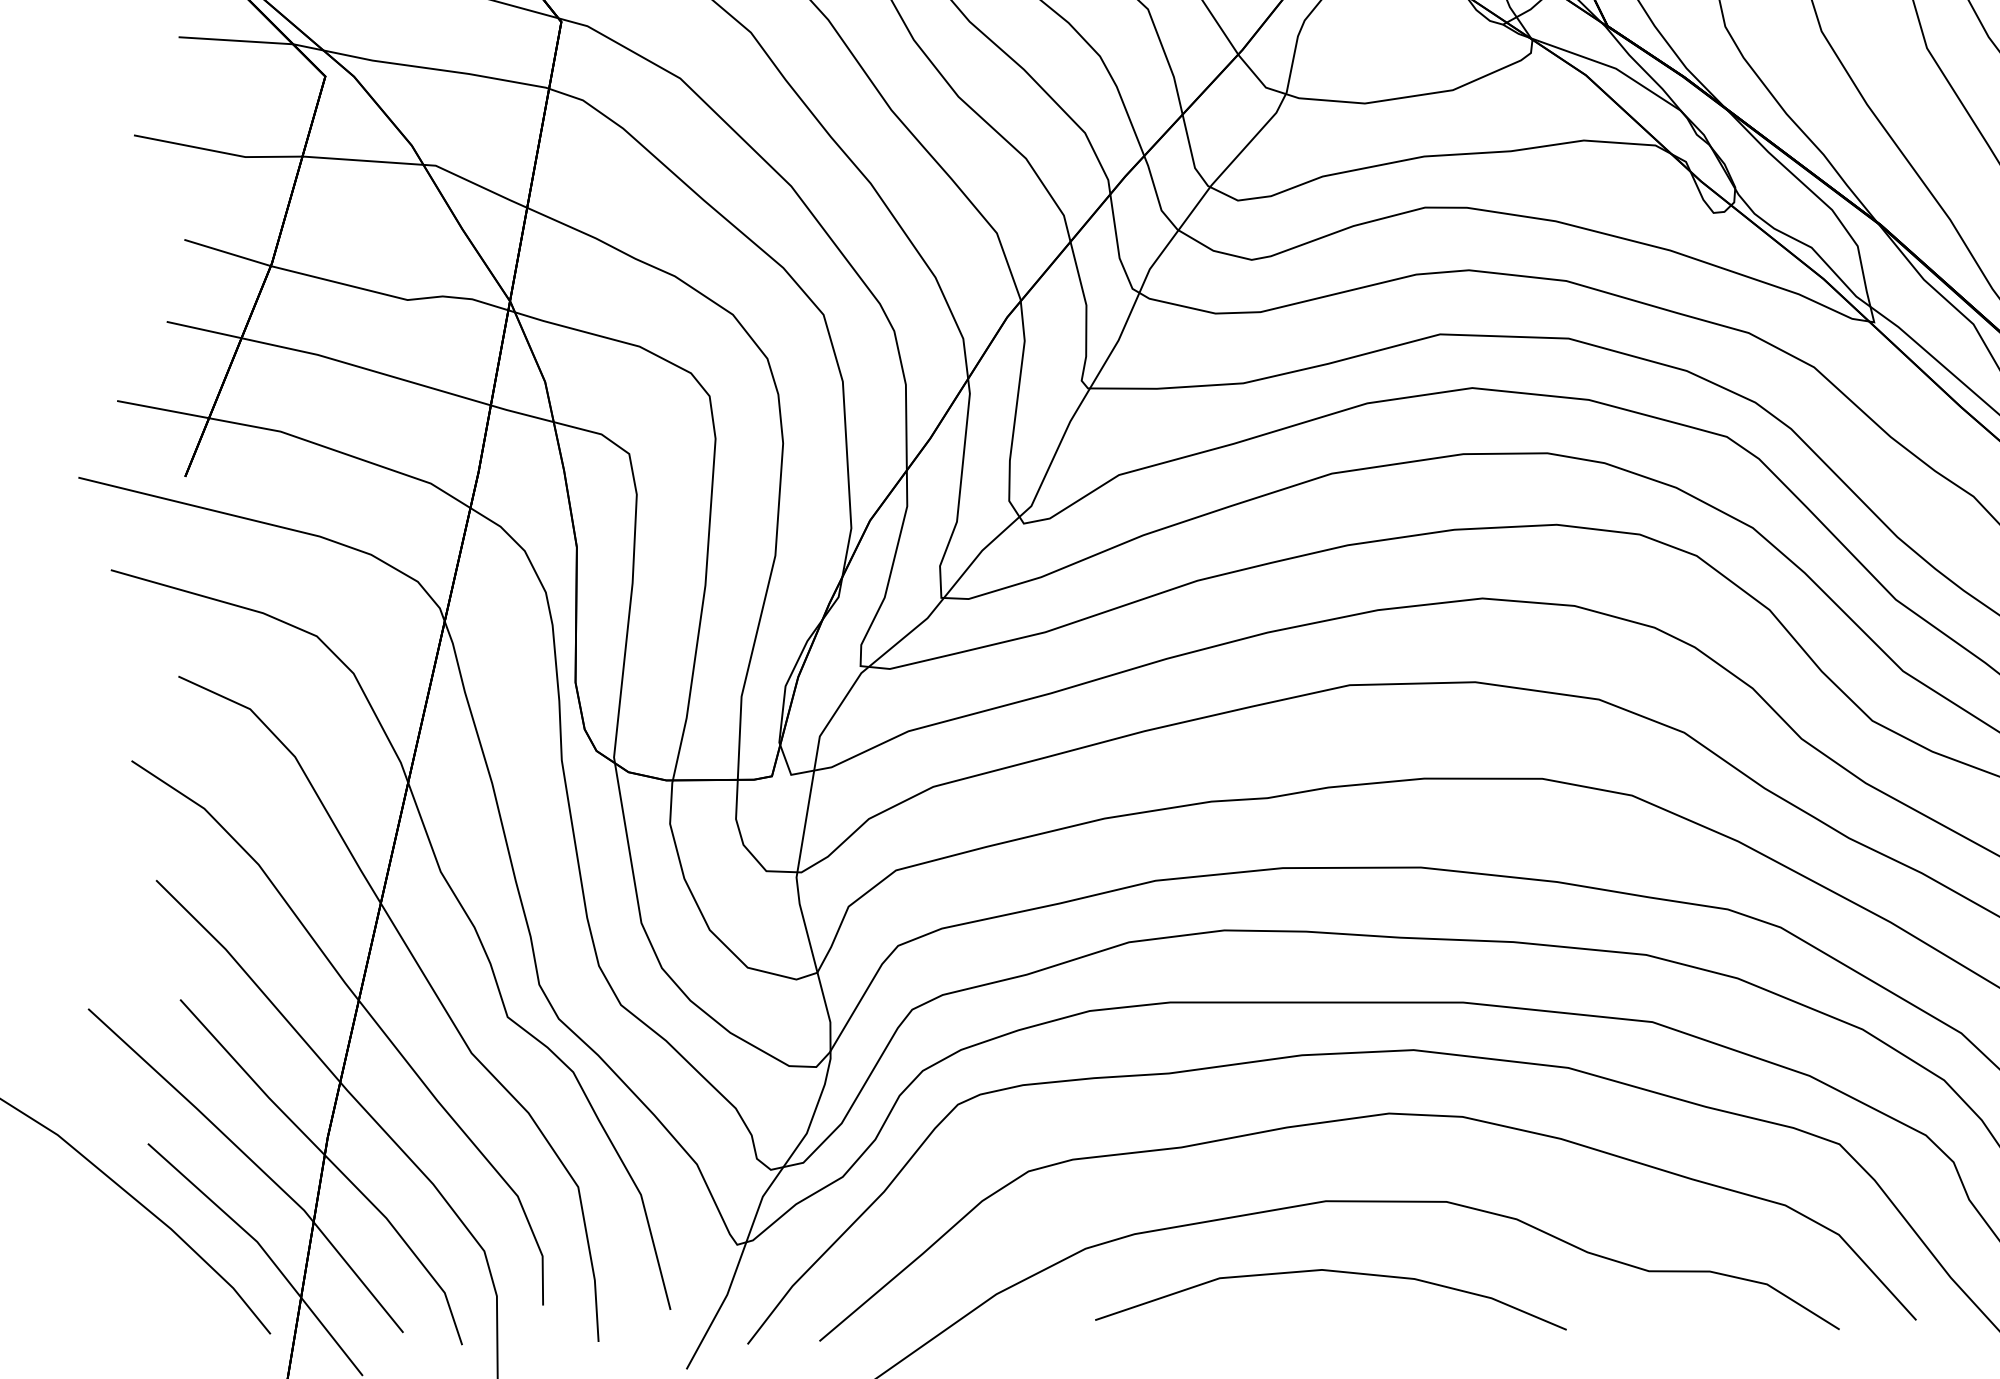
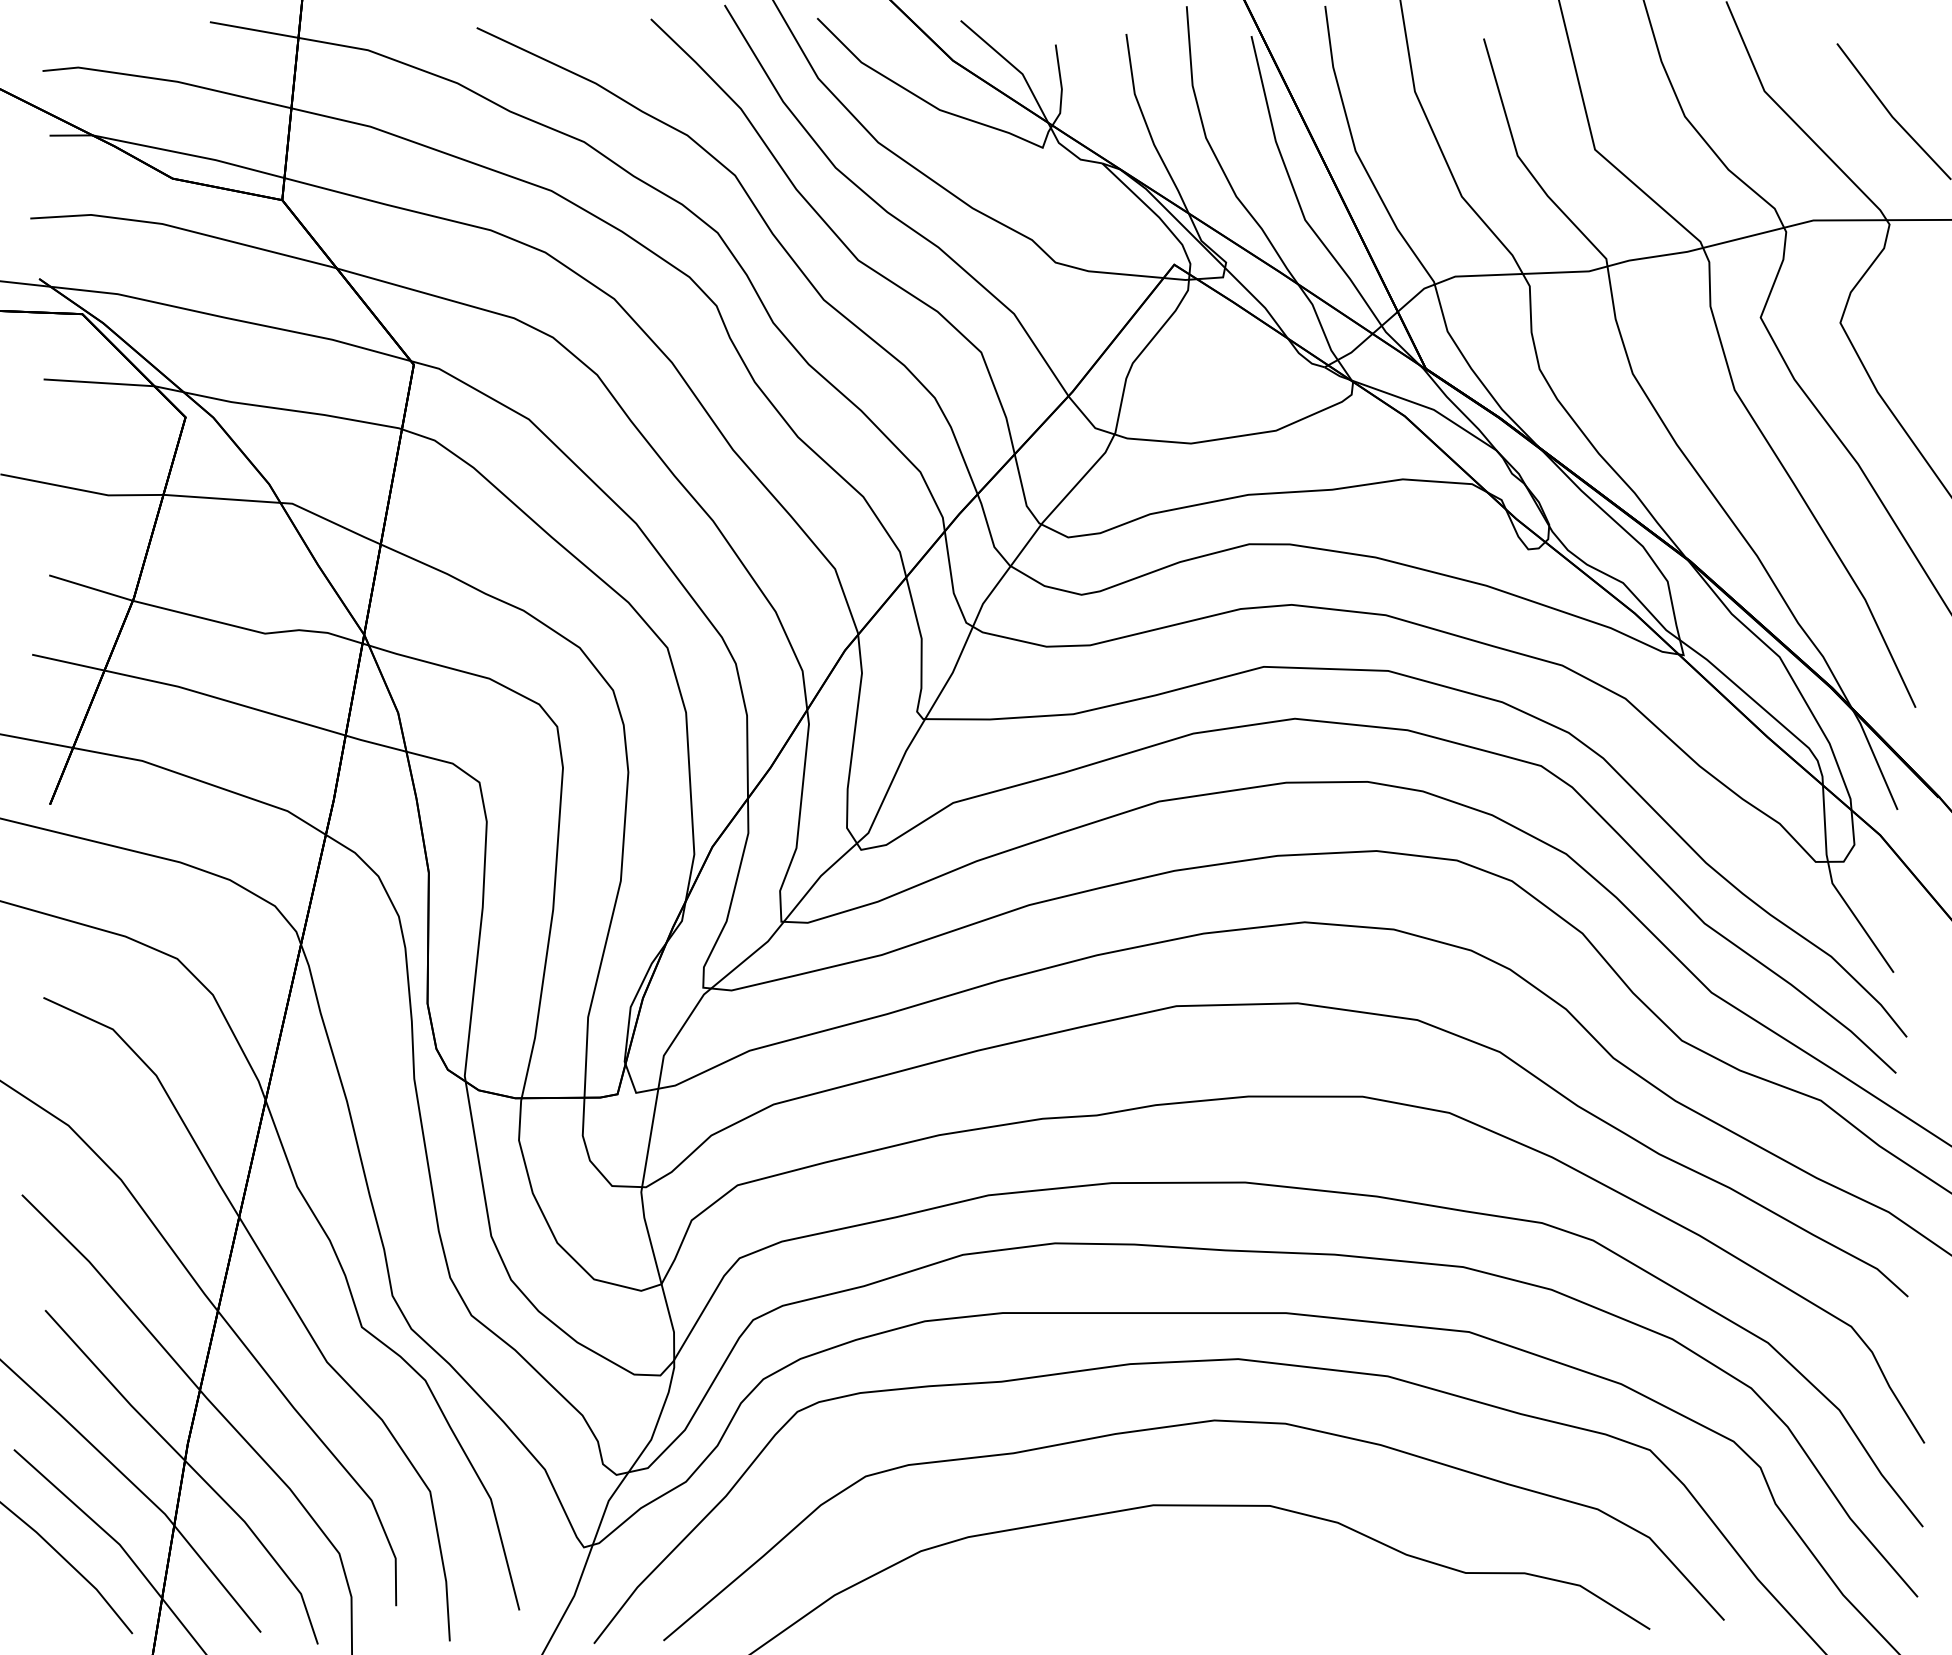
curve: (1337, 1272) -> (1164, 1574), removed

